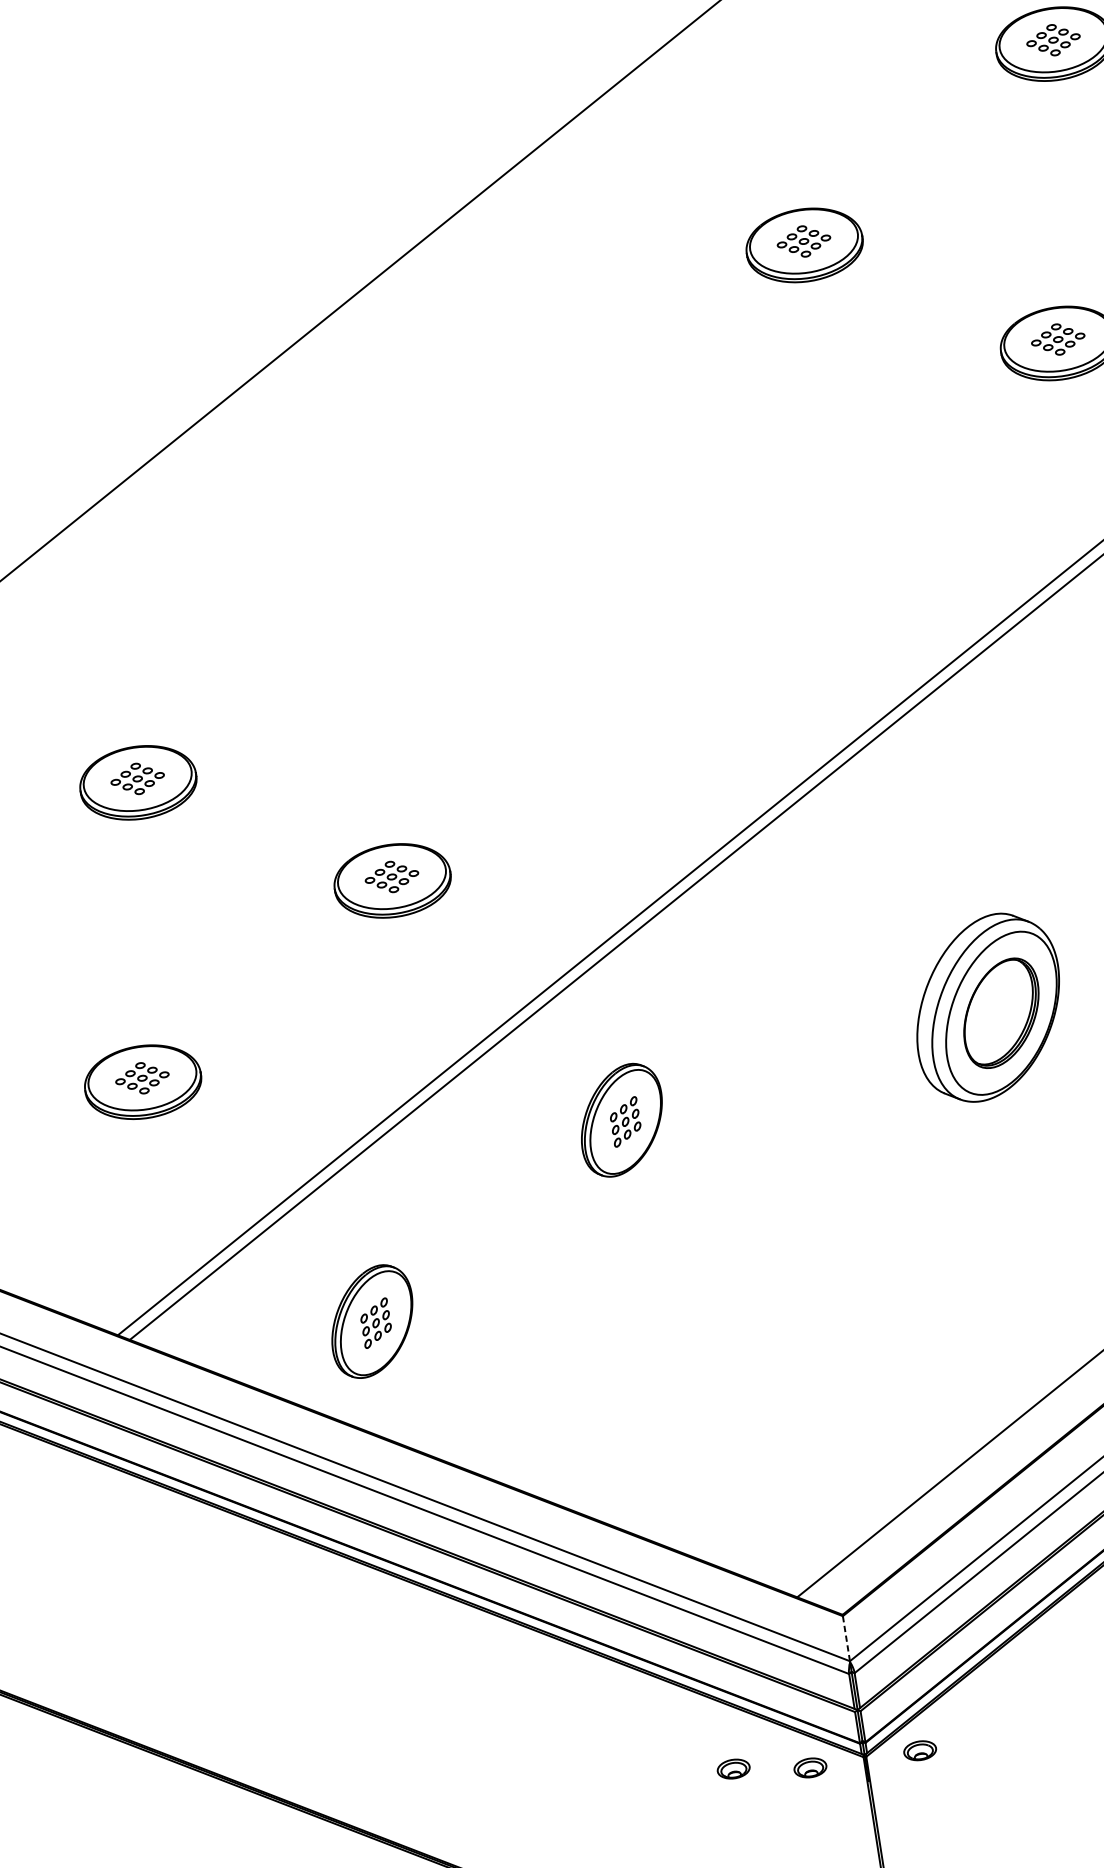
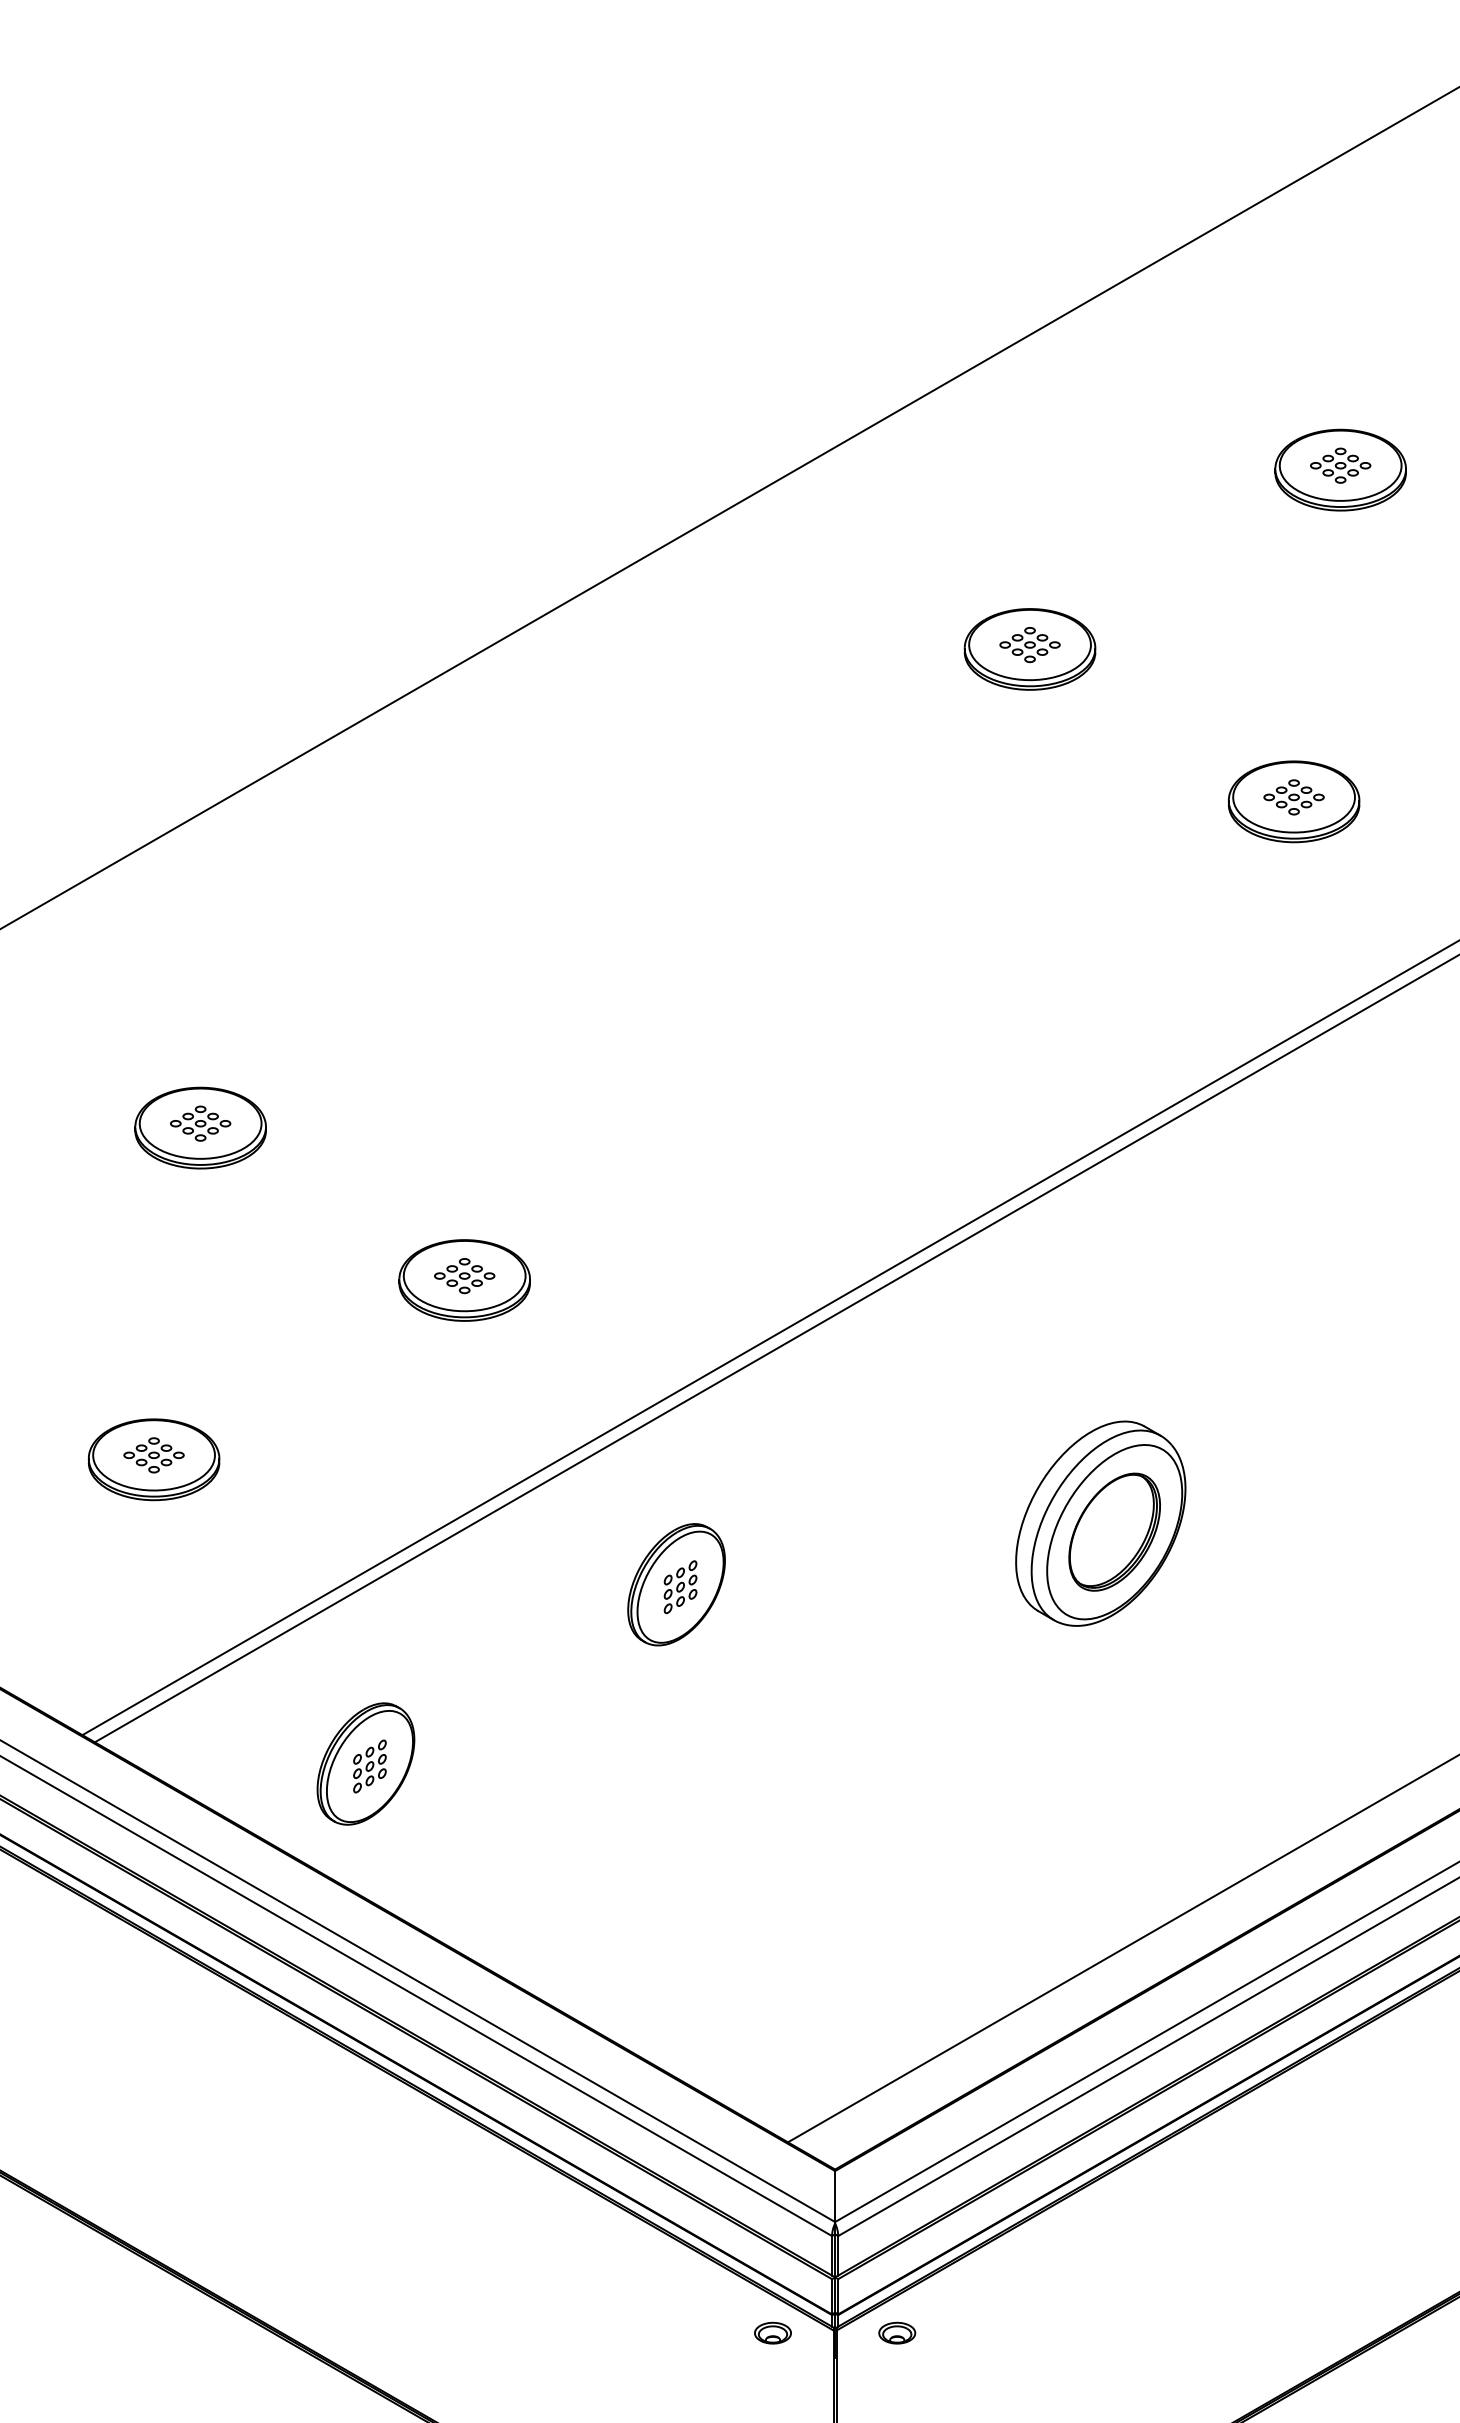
line: (846, 1638) -> (835, 2196), dashed -> solid
part: (733, 1768) -> (687, 2320), removed

